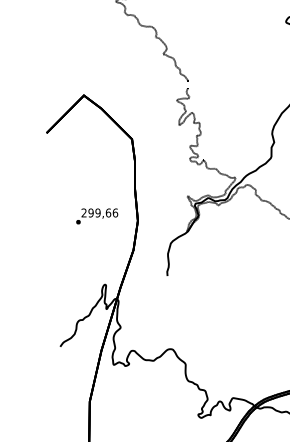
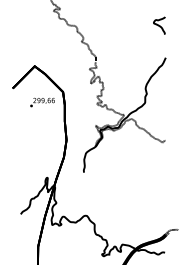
text: (97, 216) -> (42, 102), moved

